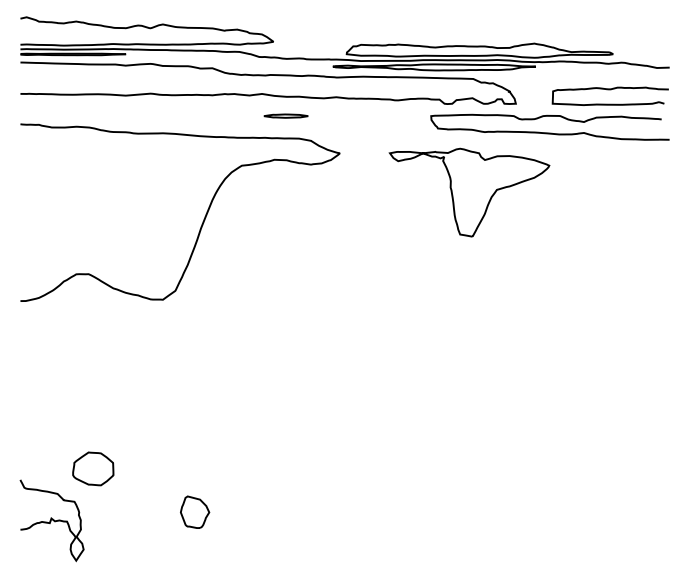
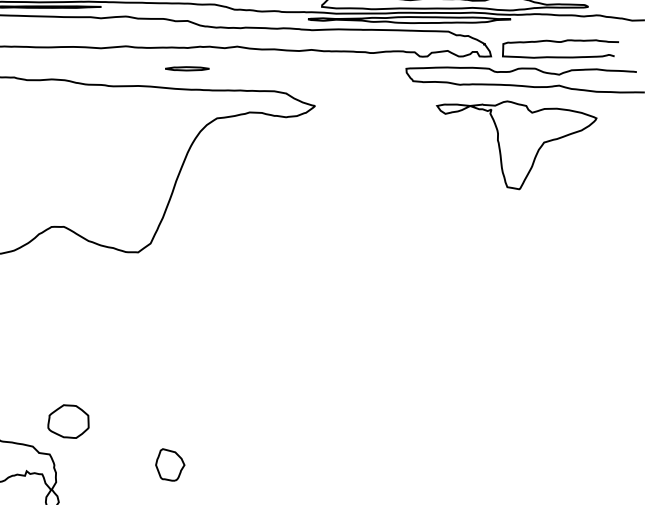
curve: (609, 90) -> (559, 43), moved
part: (285, 115) -> (186, 68), moved
part: (469, 192) -> (516, 145), moved

